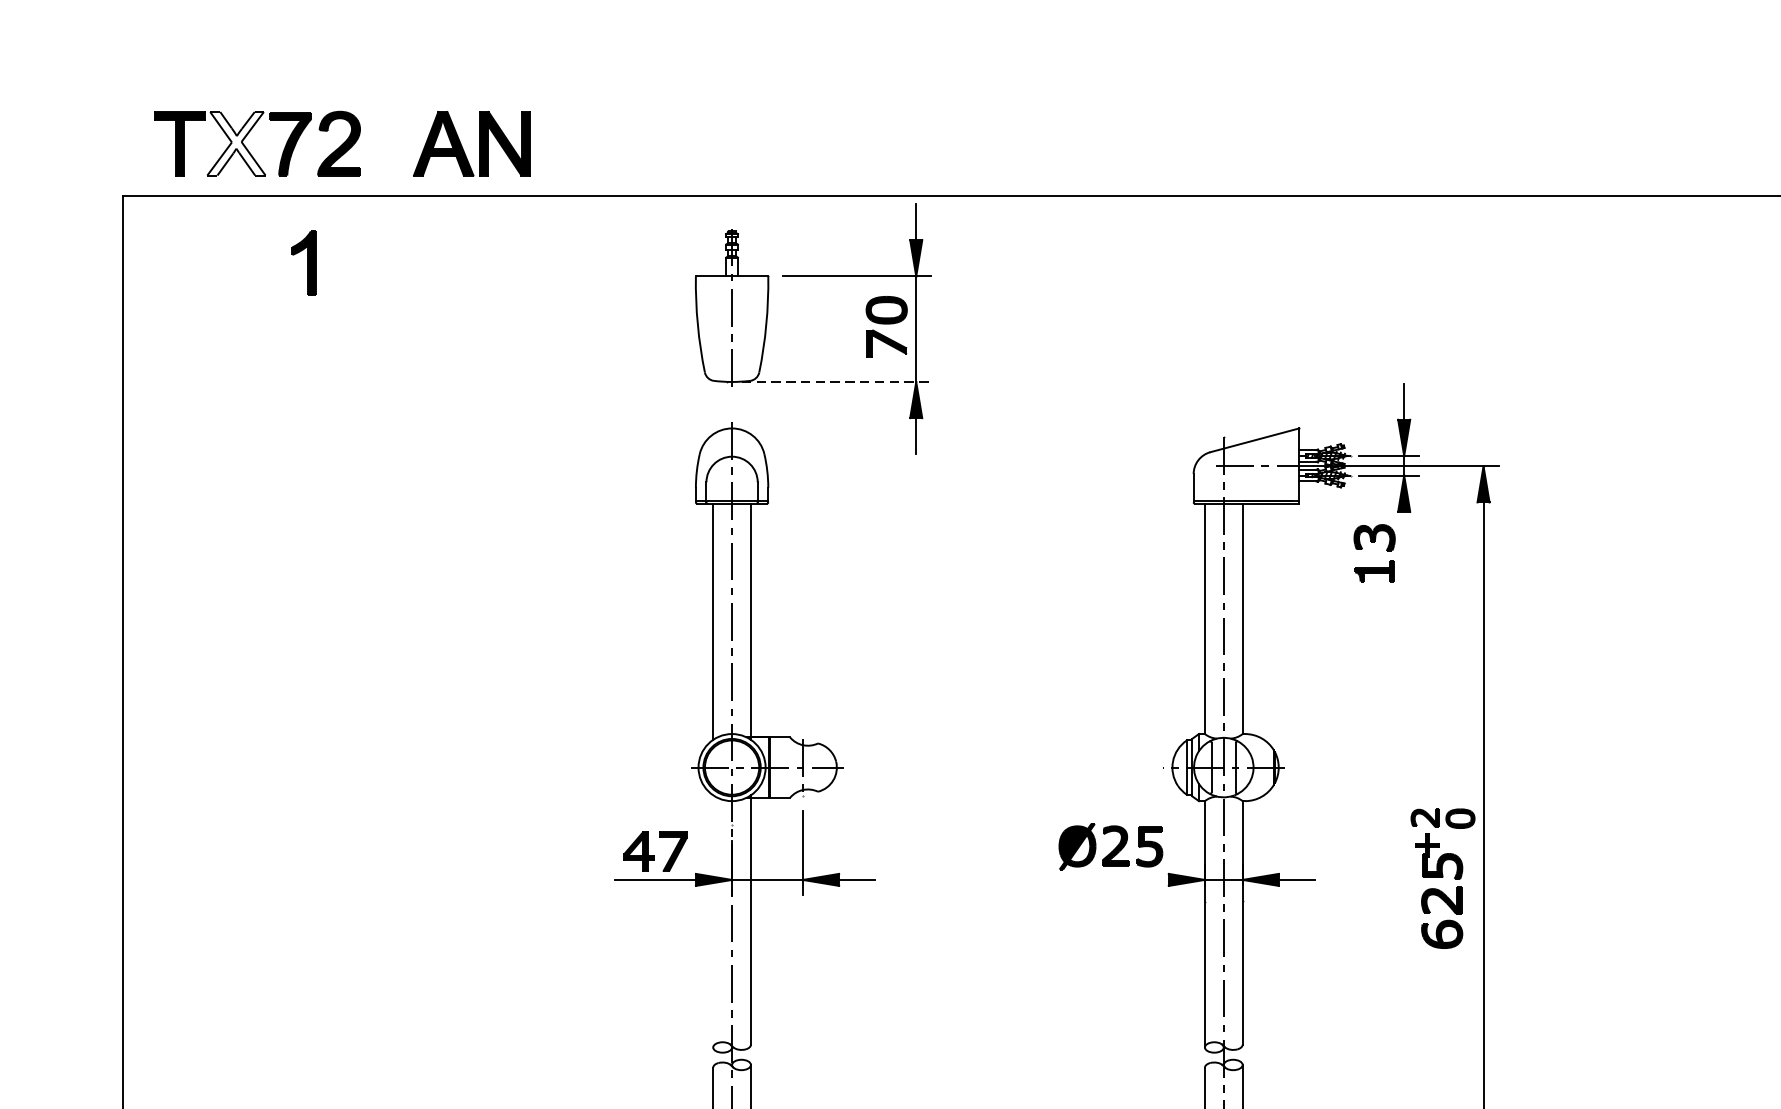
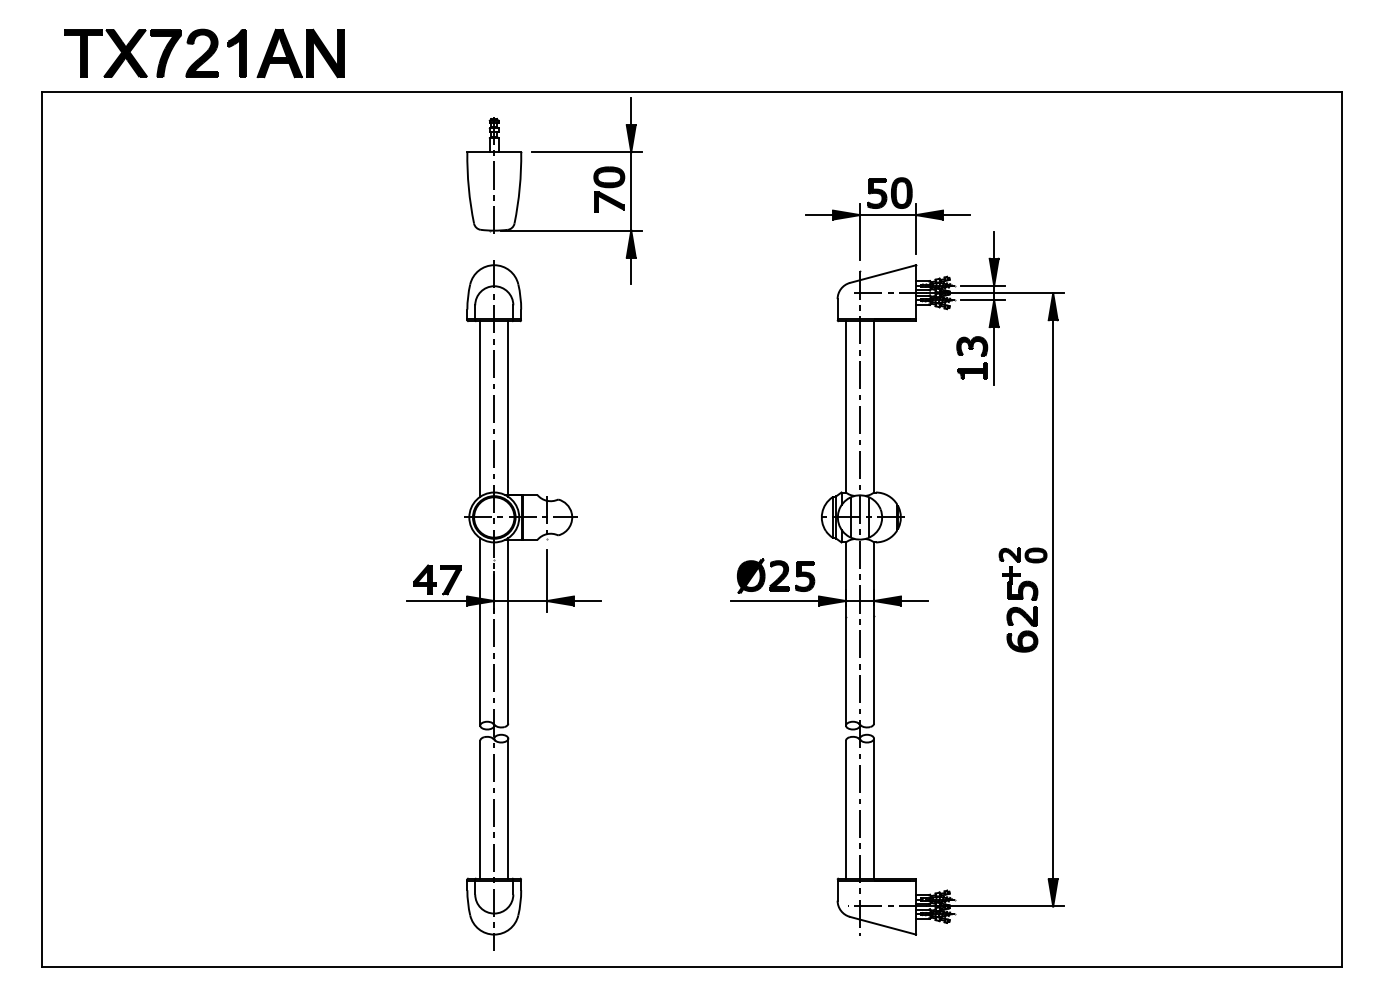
fill: (236, 143) -> (125, 53), added
part: (303, 263) -> (236, 53), moved
part: (1260, 365) -> (887, 218), added
line: (835, 381) -> (571, 230), dashed -> solid
line: (1404, 551) -> (994, 356), added
line: (1108, 880) -> (774, 601), added
line: (713, 920) -> (480, 631), added

